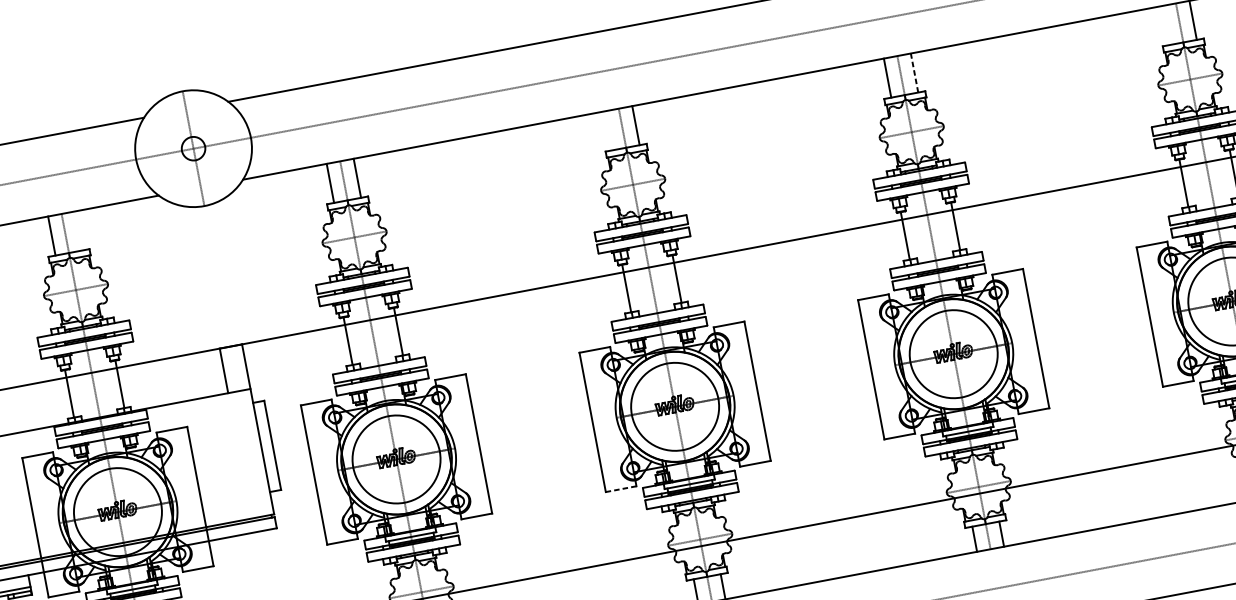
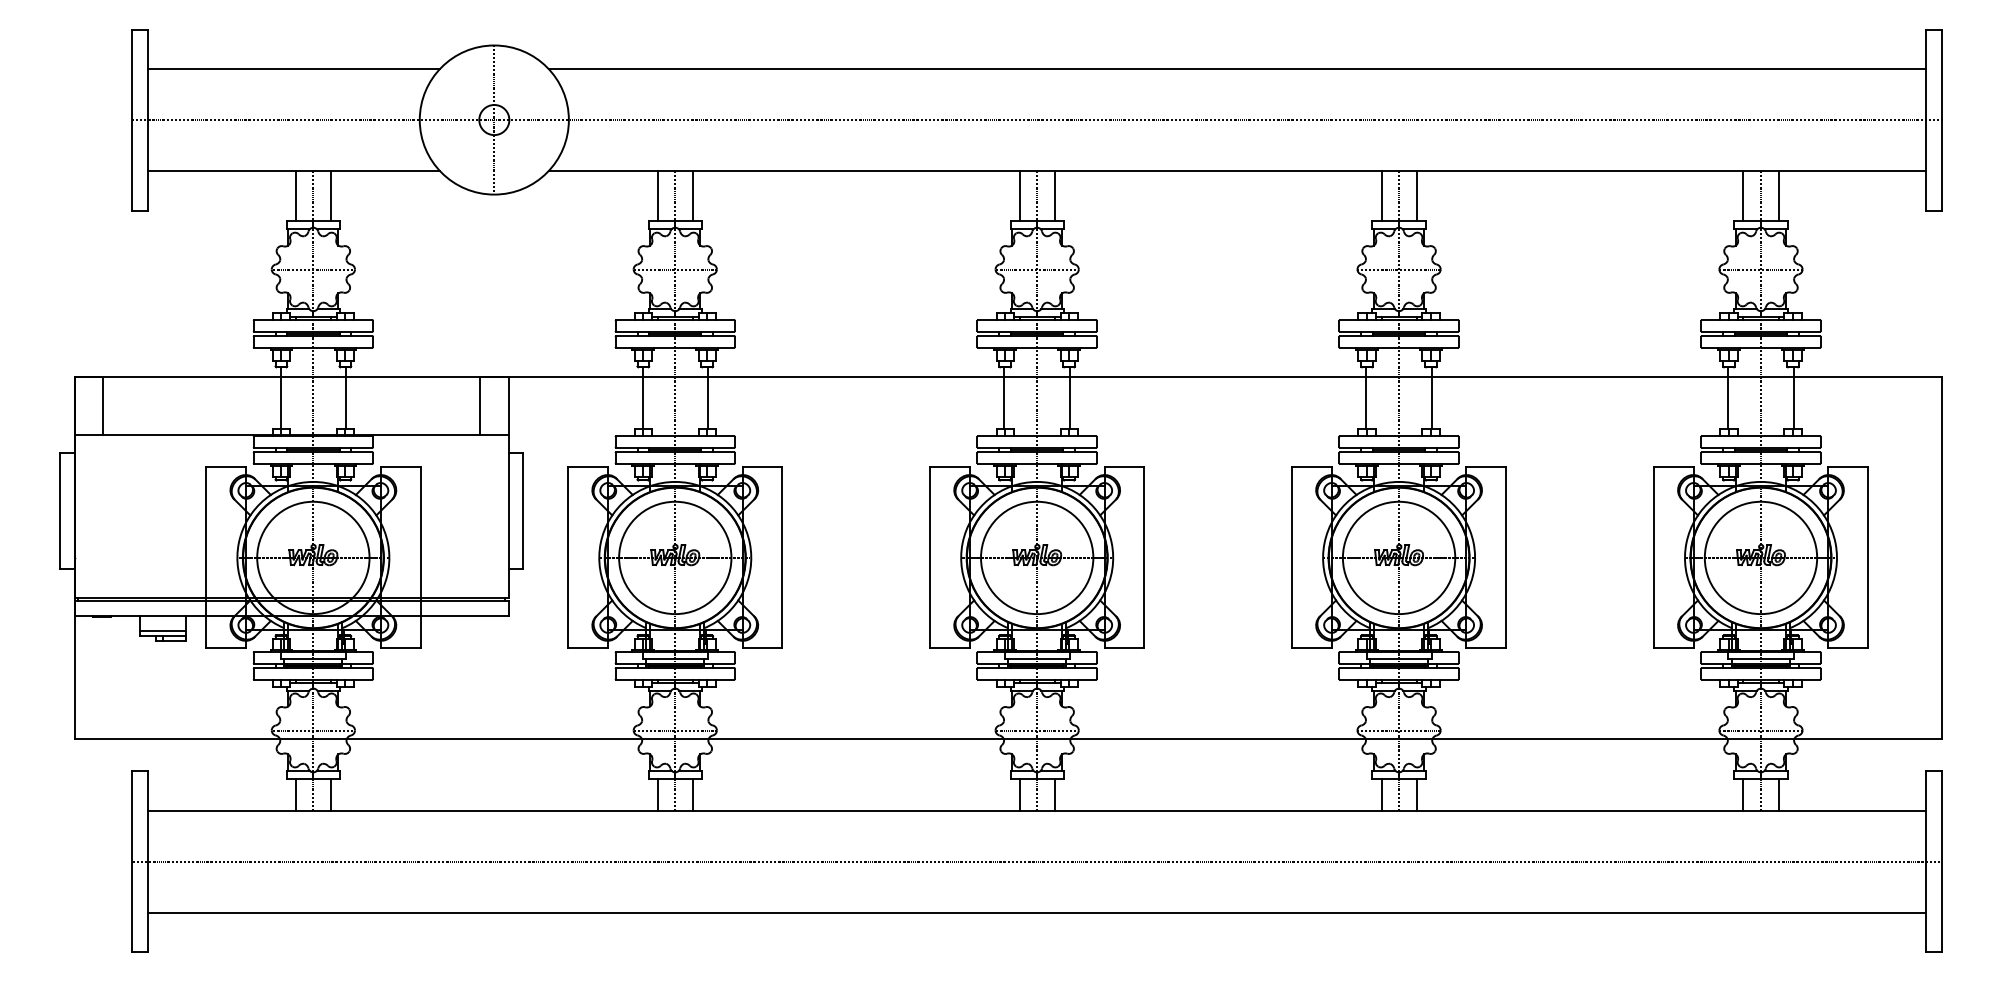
line: (1166, 25) -> (1743, 195), added
line: (914, 72) -> (1416, 195), dashed -> solid
line: (608, 130) -> (1019, 195), added
line: (78, 230) -> (330, 195), added
line: (620, 489) -> (949, 648), dashed -> solid

